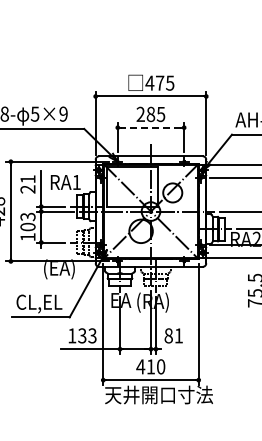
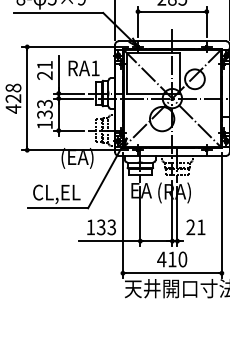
line: (150, 127) -> (171, 11), dashed -> solid
text: (27, 226) -> (44, 114), 103 -> 133
text: (168, 335) -> (190, 226), 81 -> 21

